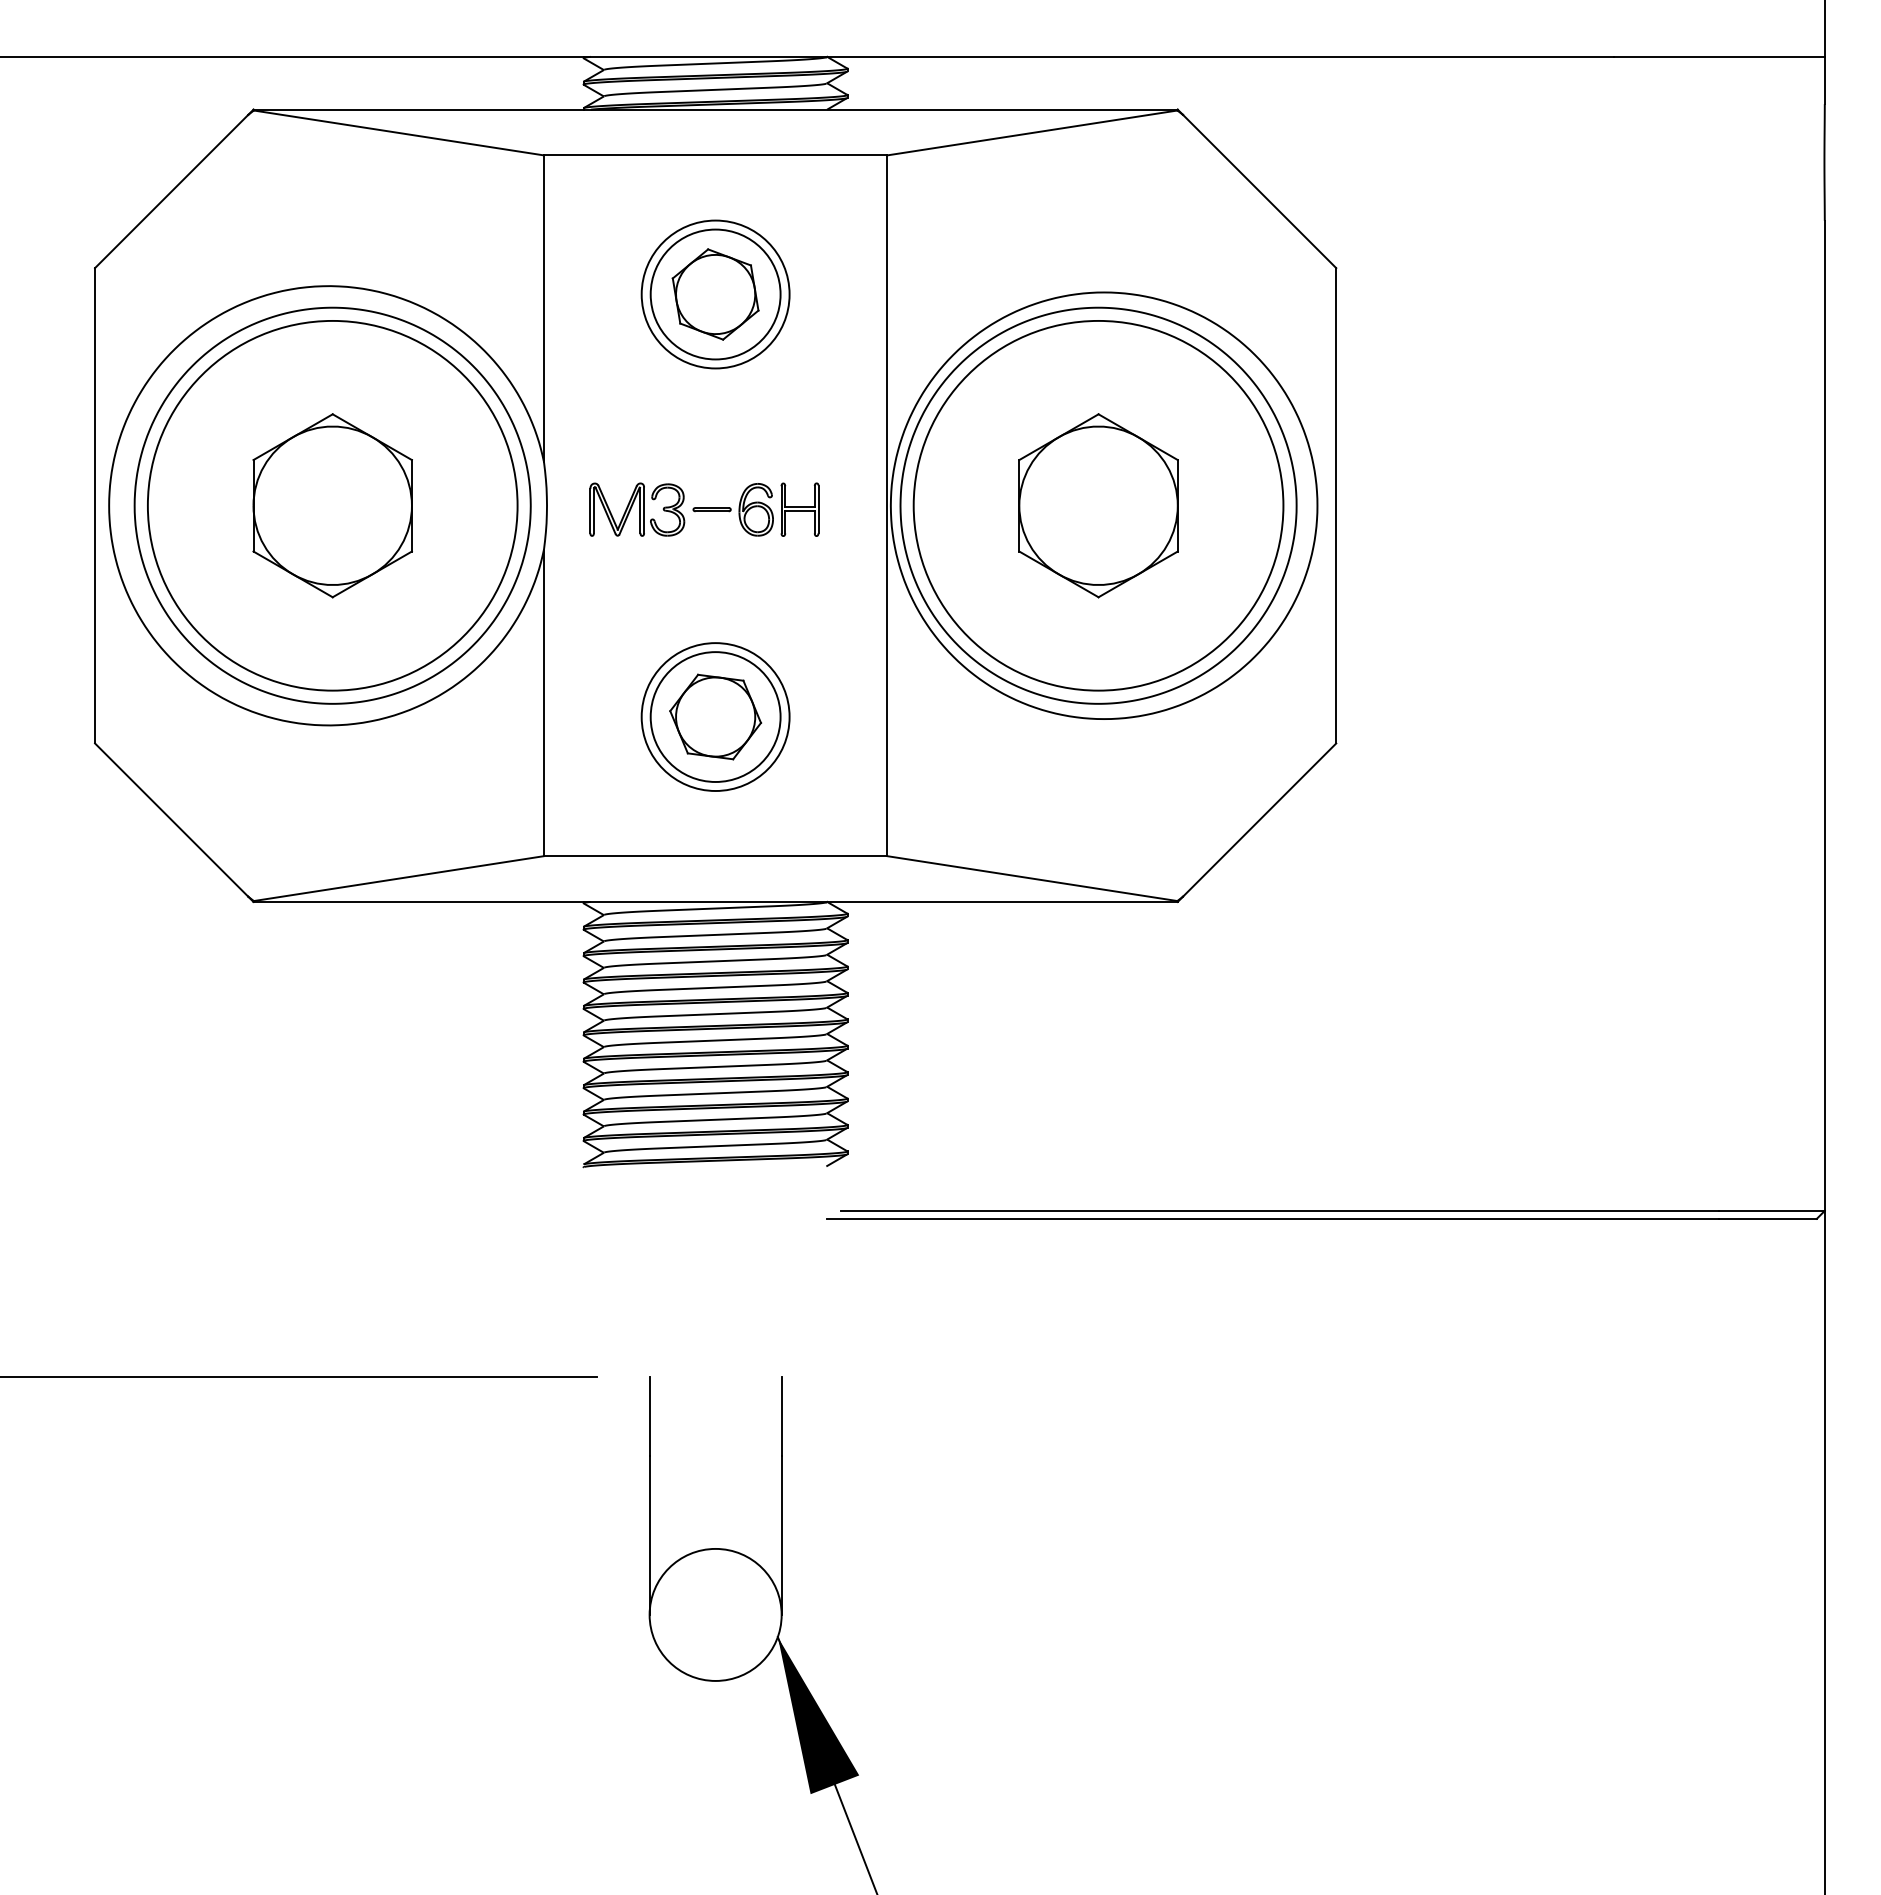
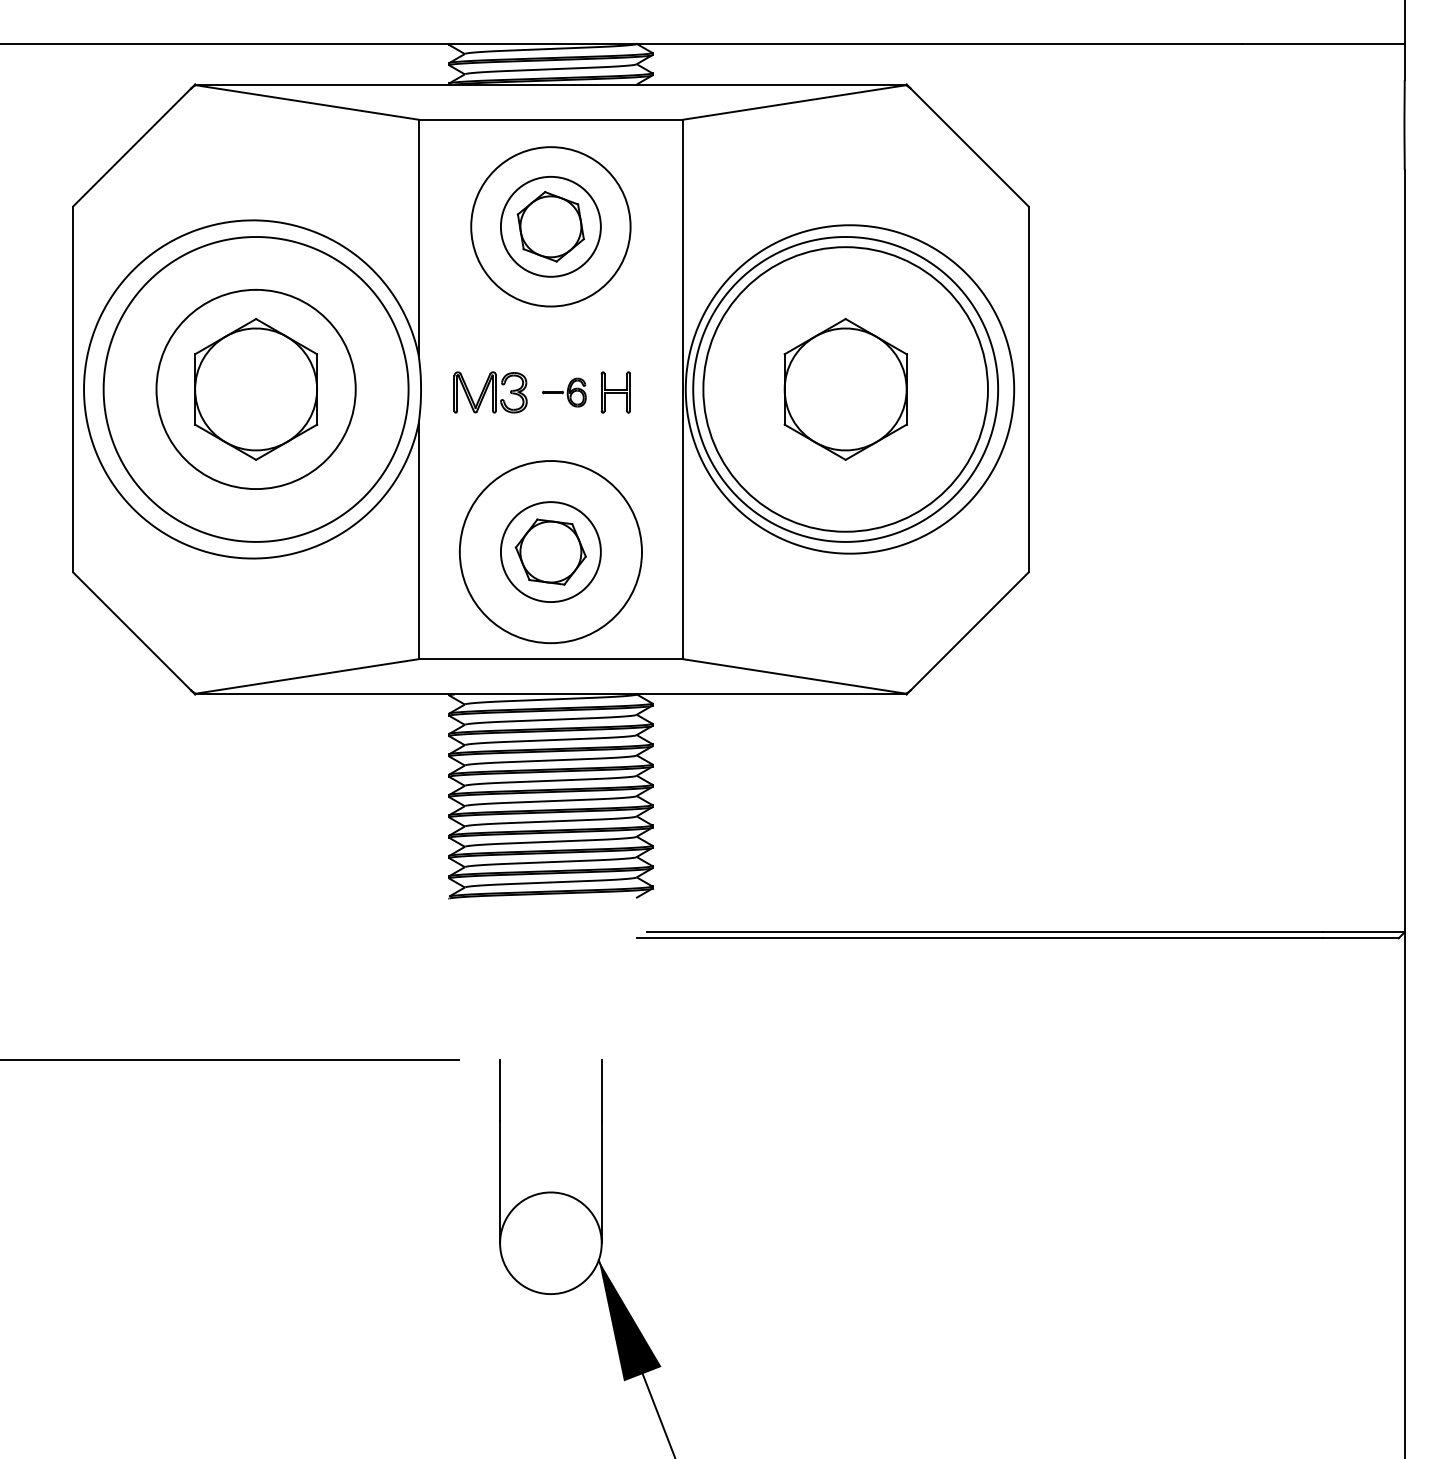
circle: (715, 294) -> (550, 226), size x1.4
circle: (332, 505) -> (255, 389), size x0.7
part: (732, 509) -> (563, 392), size x0.7
circle: (715, 717) -> (550, 552), size x1.6

